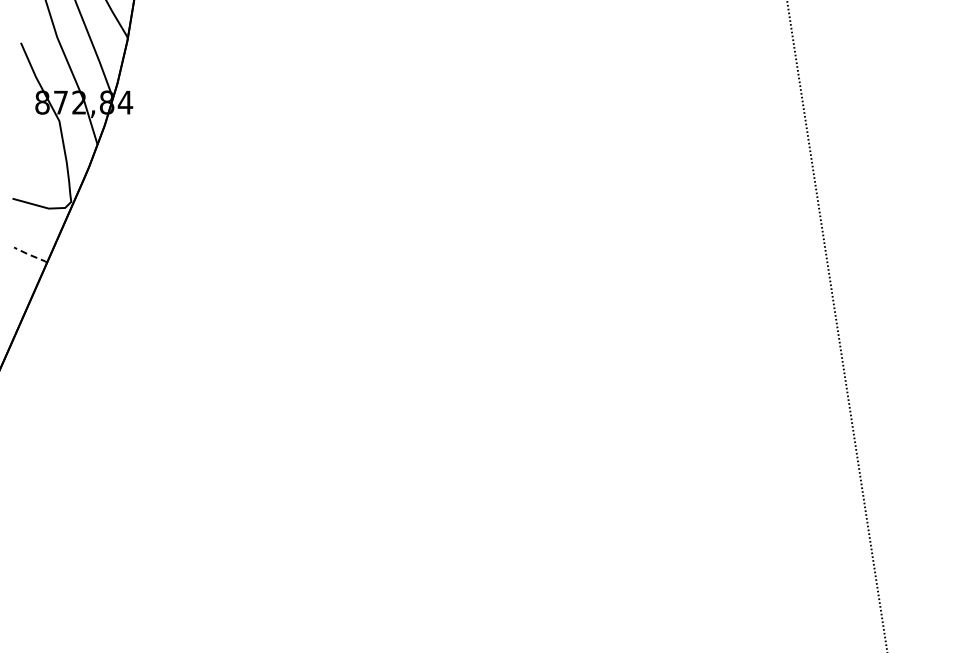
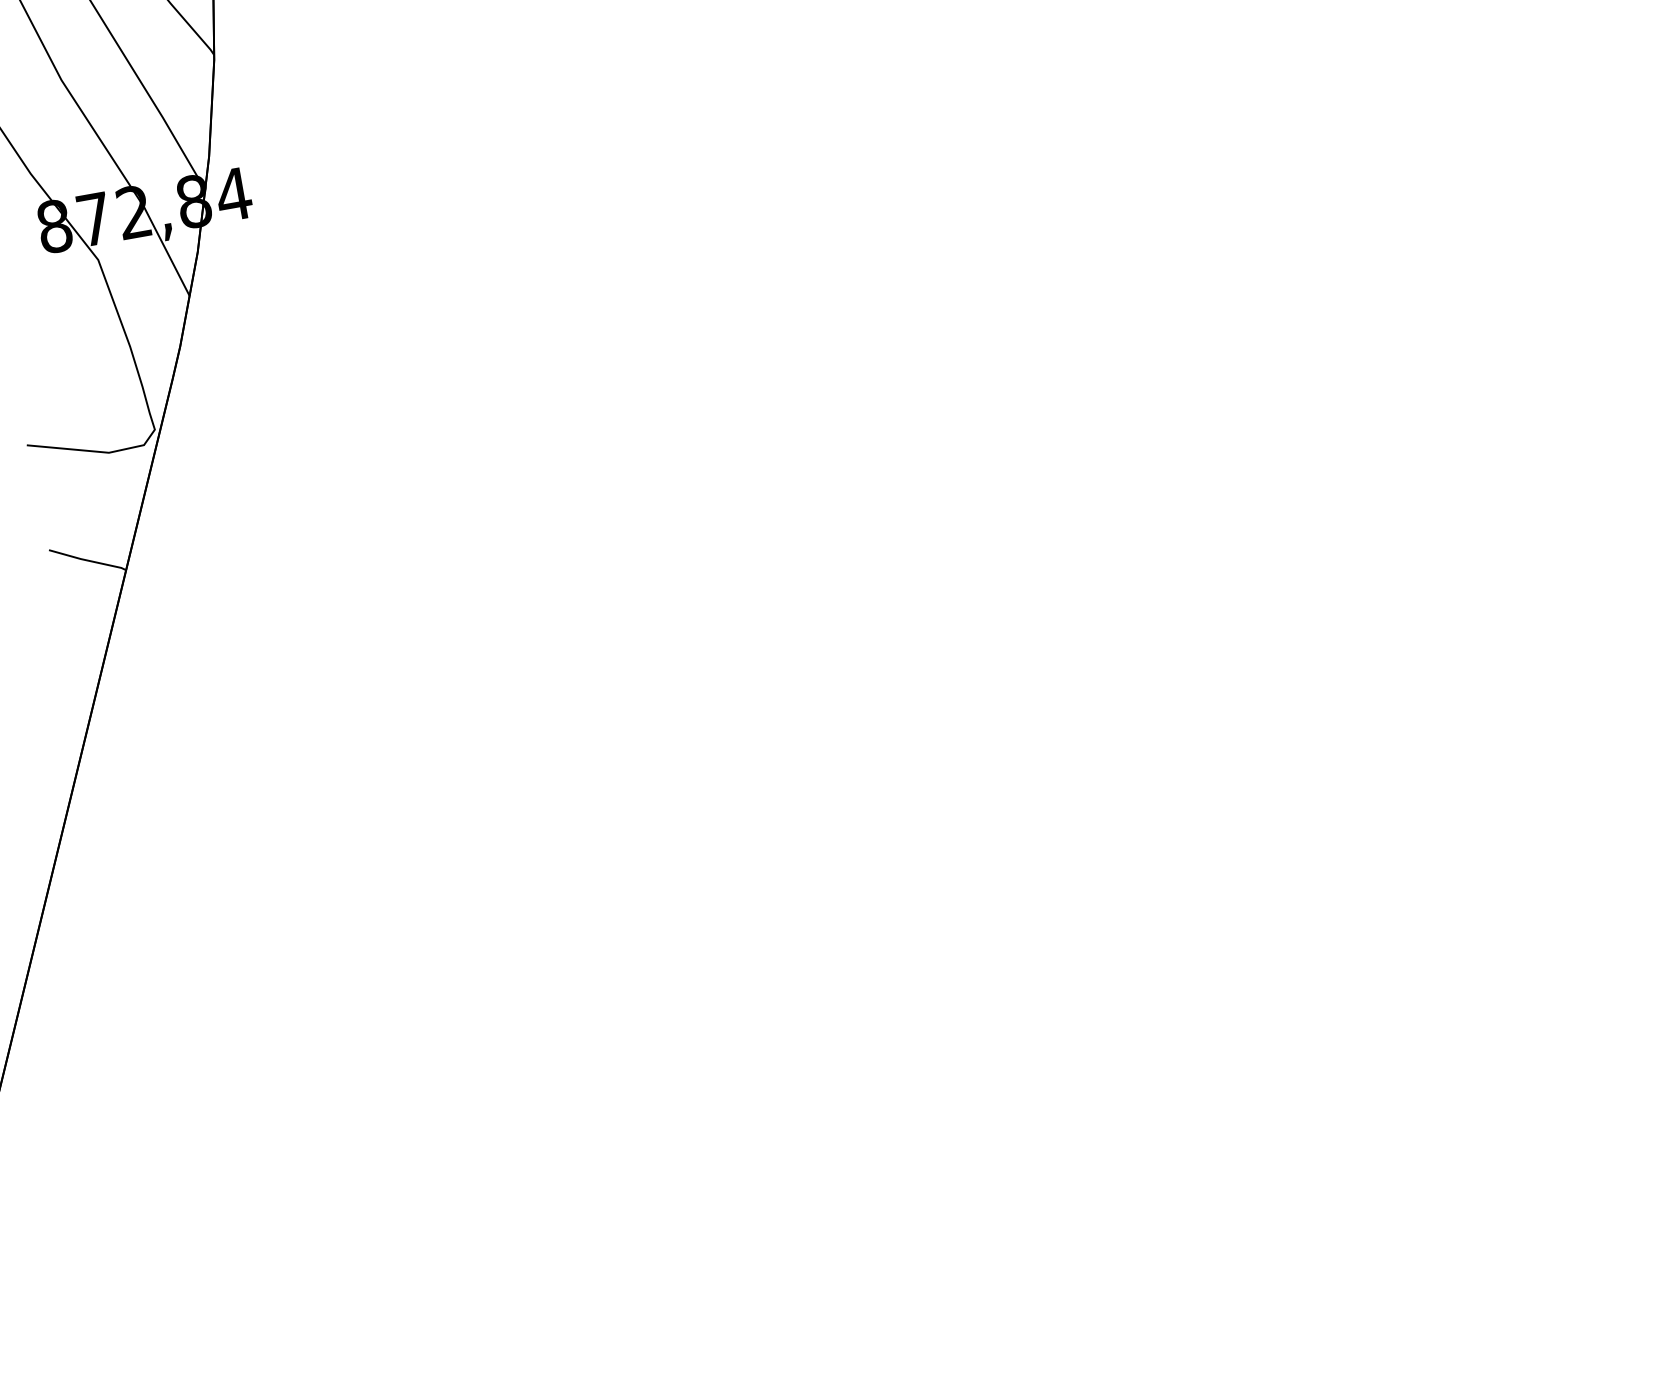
line: (30, 255) -> (87, 561), dashed -> solid

